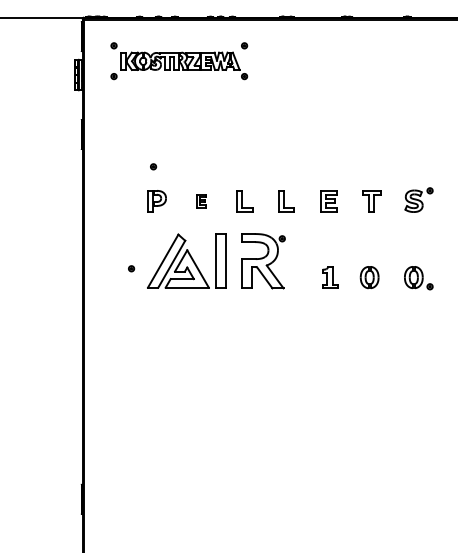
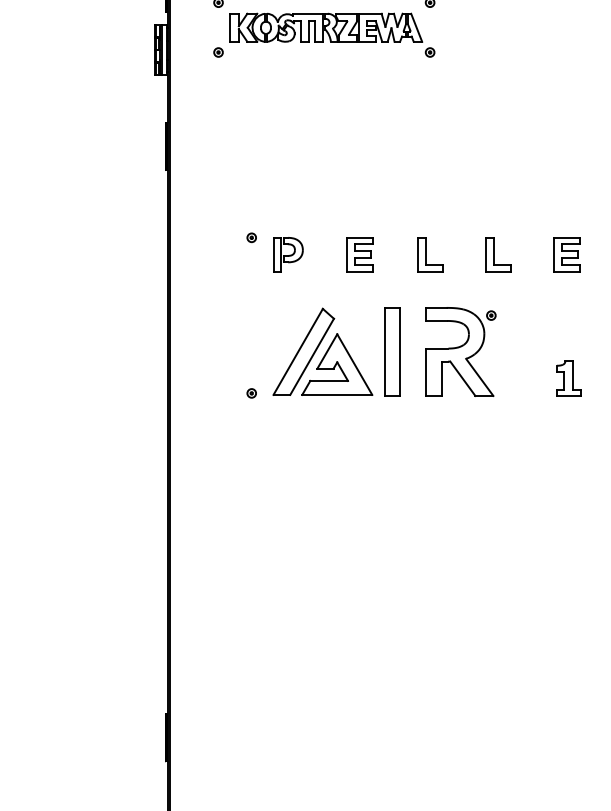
part: (153, 166) -> (251, 237), moved
part: (201, 201) -> (360, 255), size x1.67
part: (131, 268) -> (251, 392), moved

